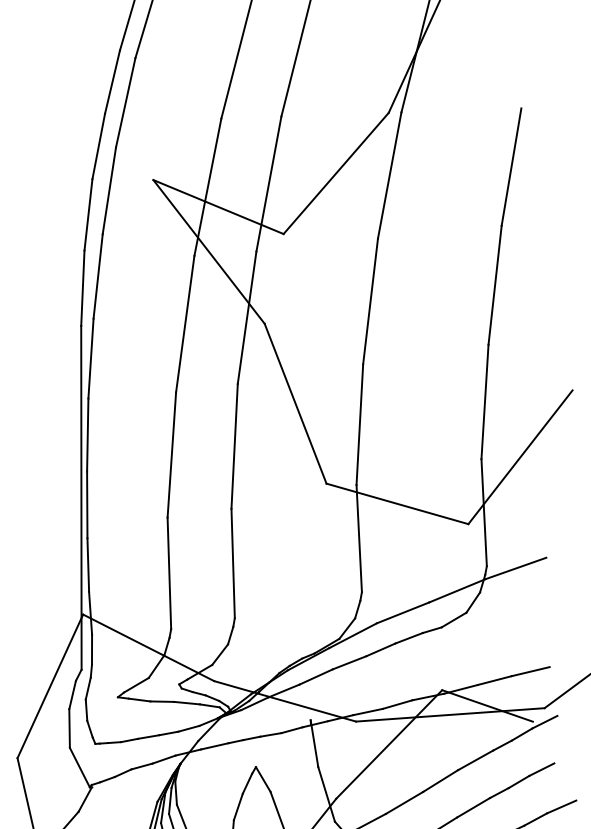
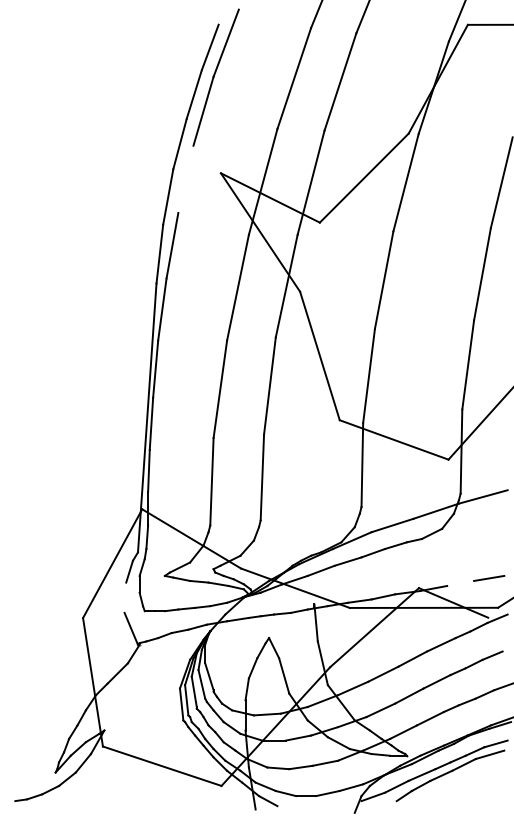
line: (108, 189) -> (185, 178), removed
line: (494, 679) -> (460, 582), removed
line: (69, 728) -> (125, 597), removed

